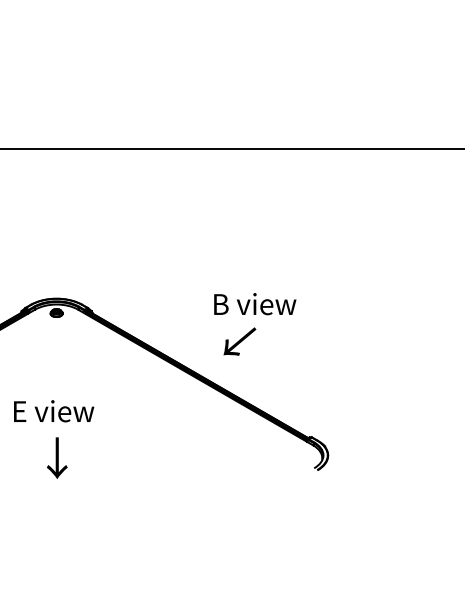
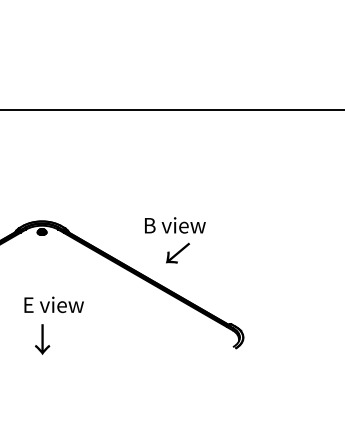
text: (255, 304) -> (175, 225), moved
text: (53, 410) -> (53, 304), moved

